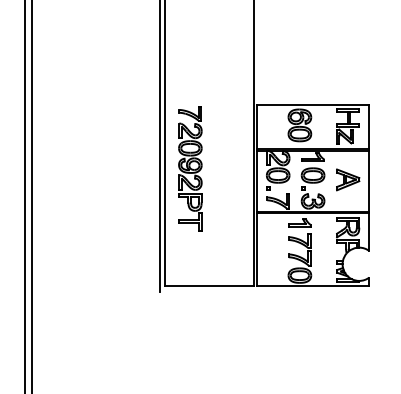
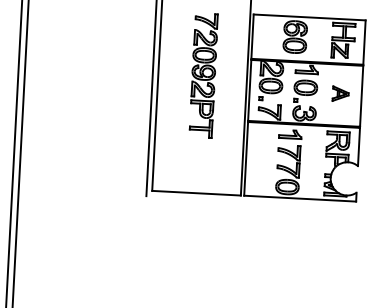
part: (190, 168) -> (203, 75), moved
part: (348, 179) -> (341, 93), size x0.7

